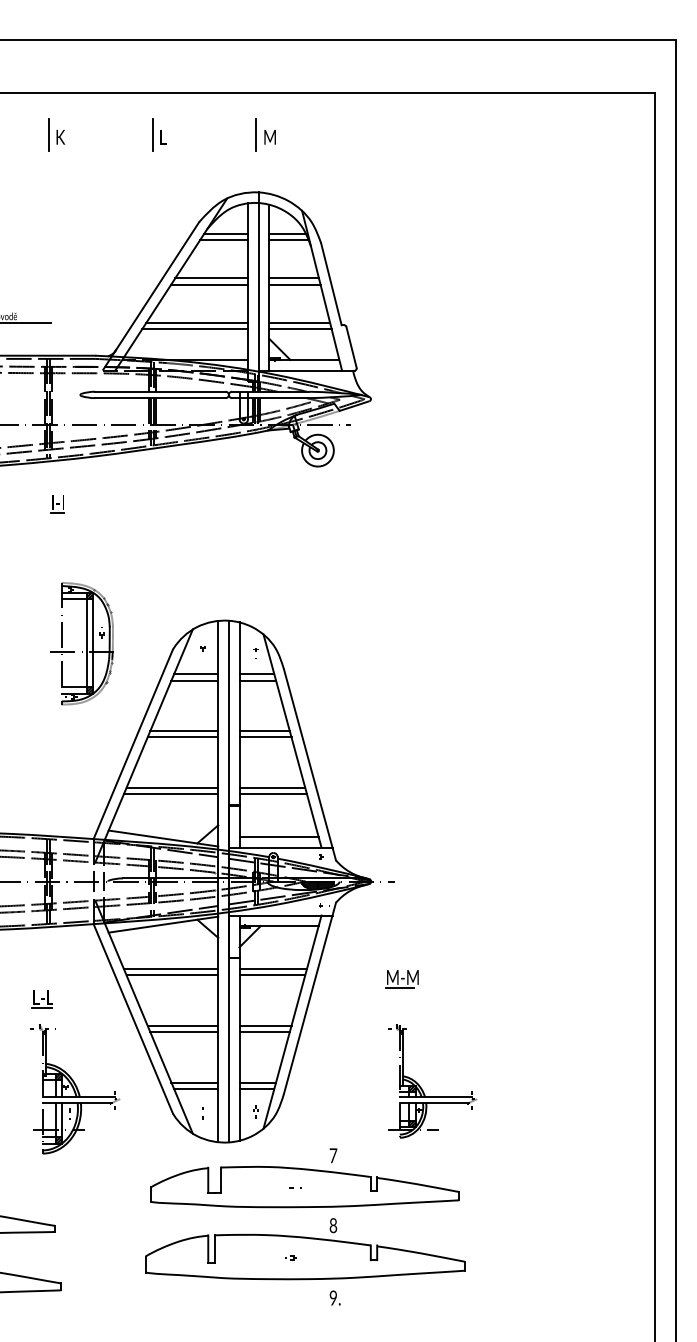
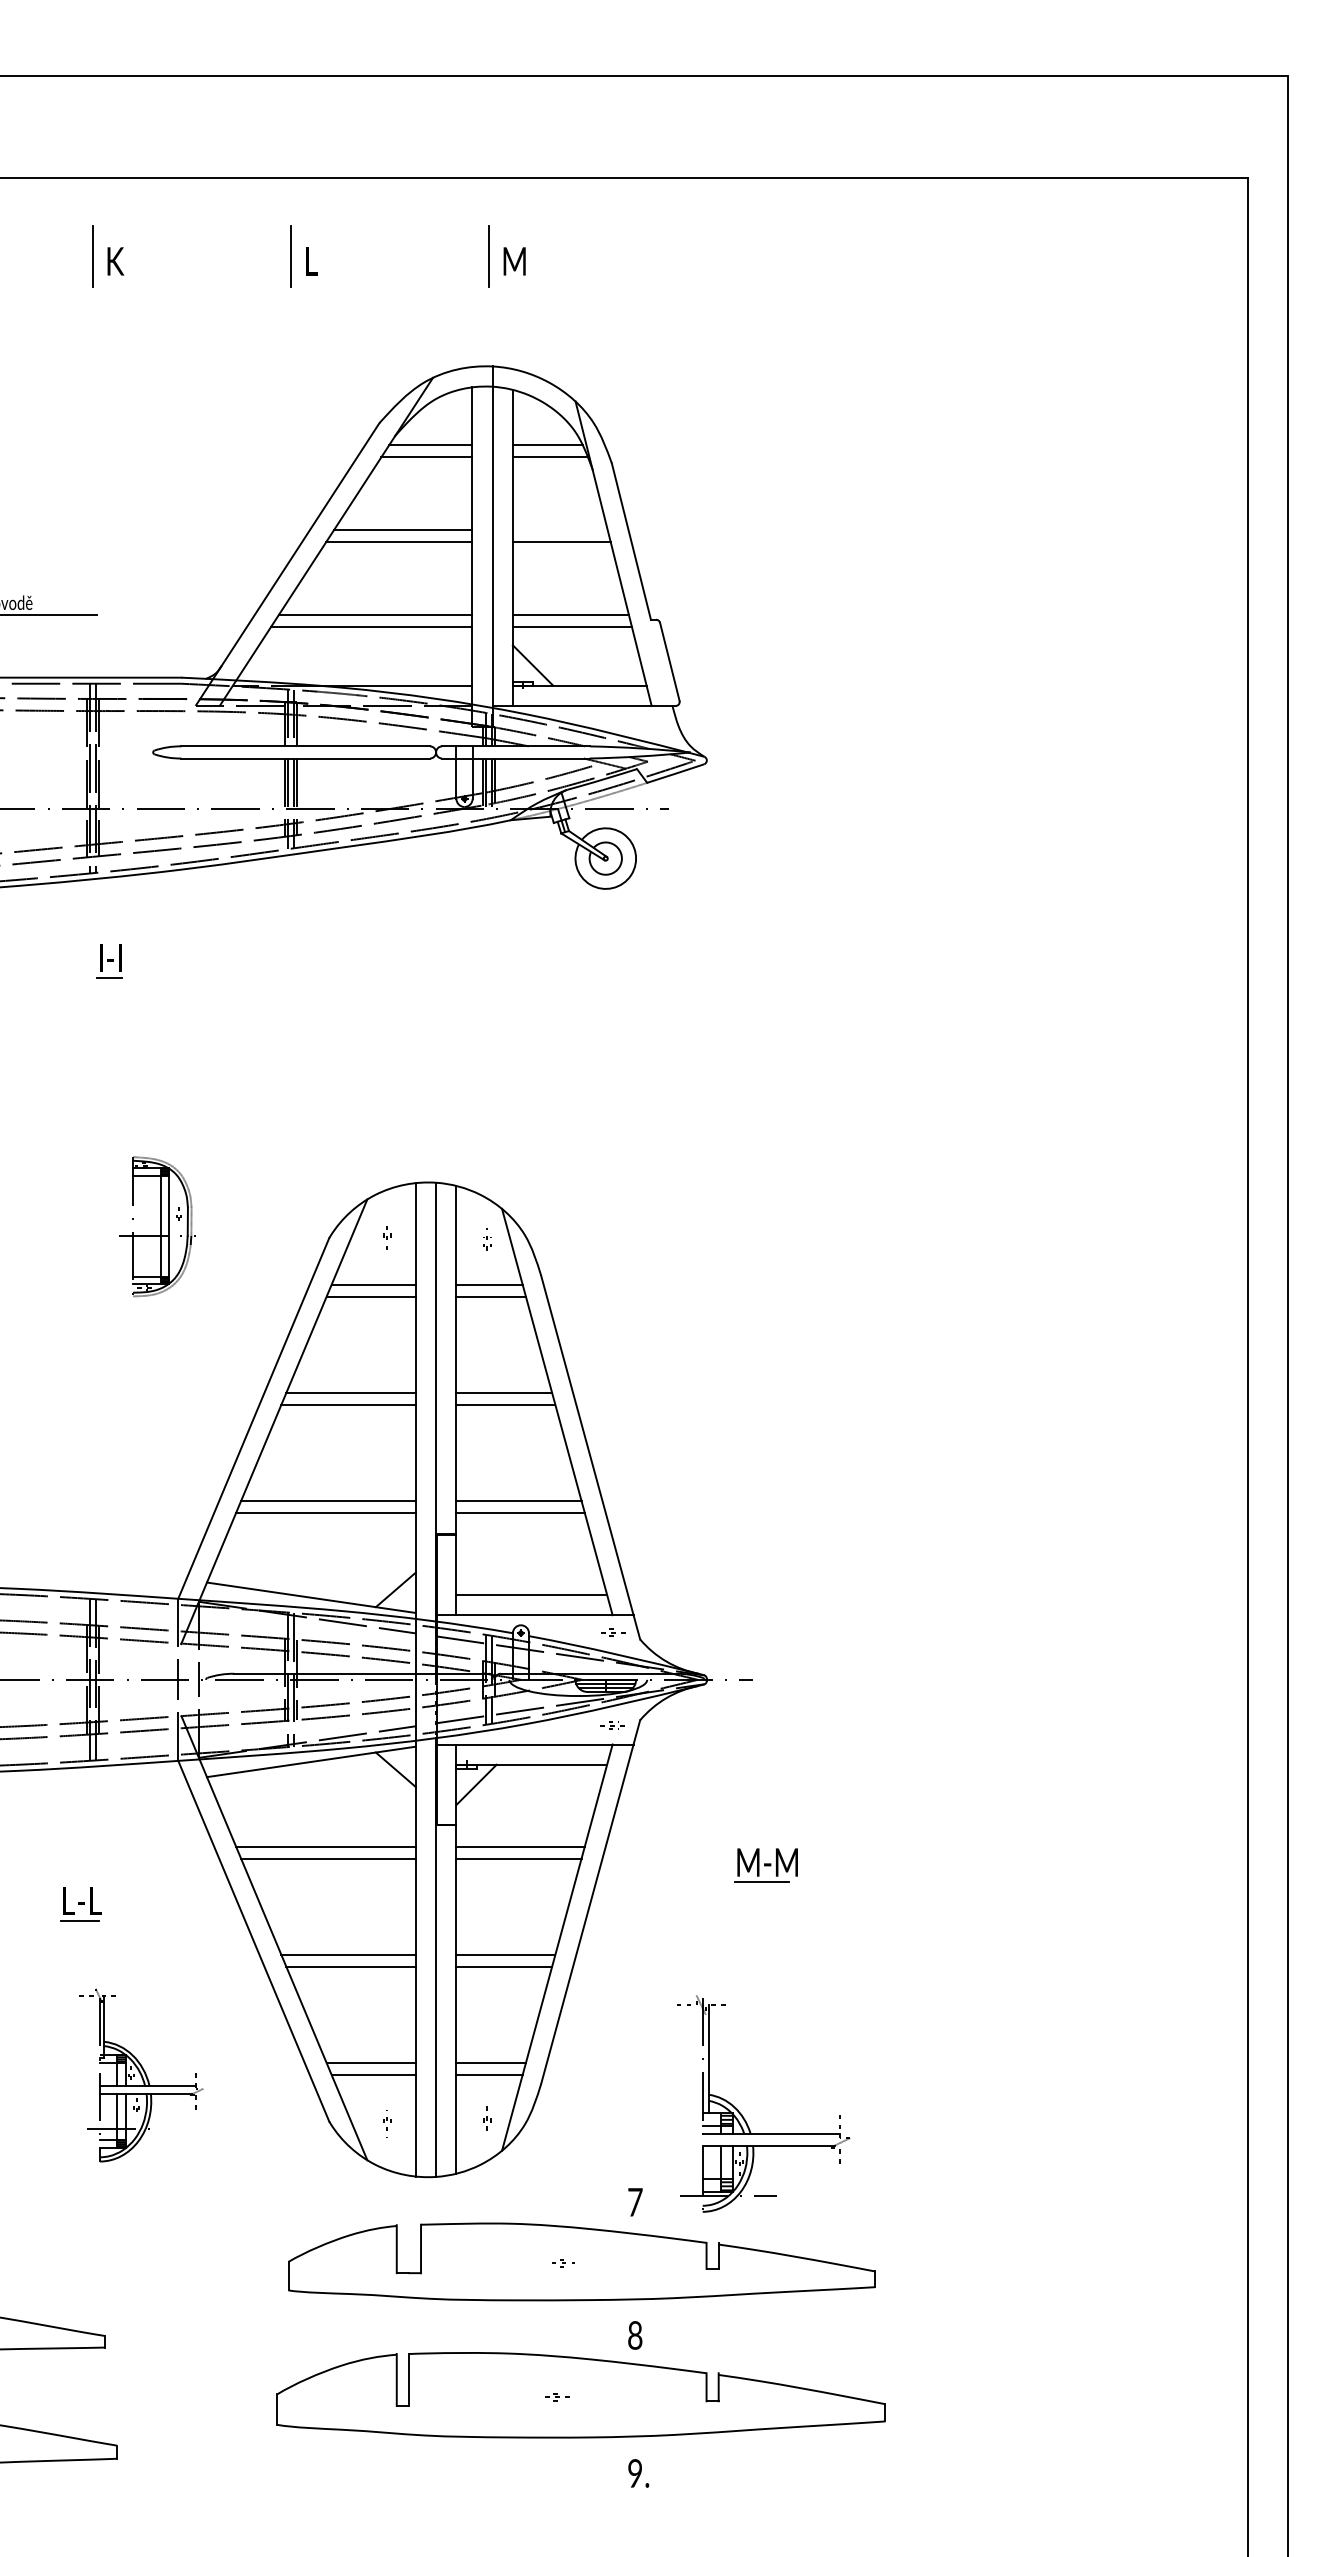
line: (293, 278) -> (559, 530), removed
part: (81, 643) -> (155, 1226), size x0.6
part: (422, 1088) -> (745, 2117), moved
part: (75, 1089) -> (143, 2076), size x0.7

